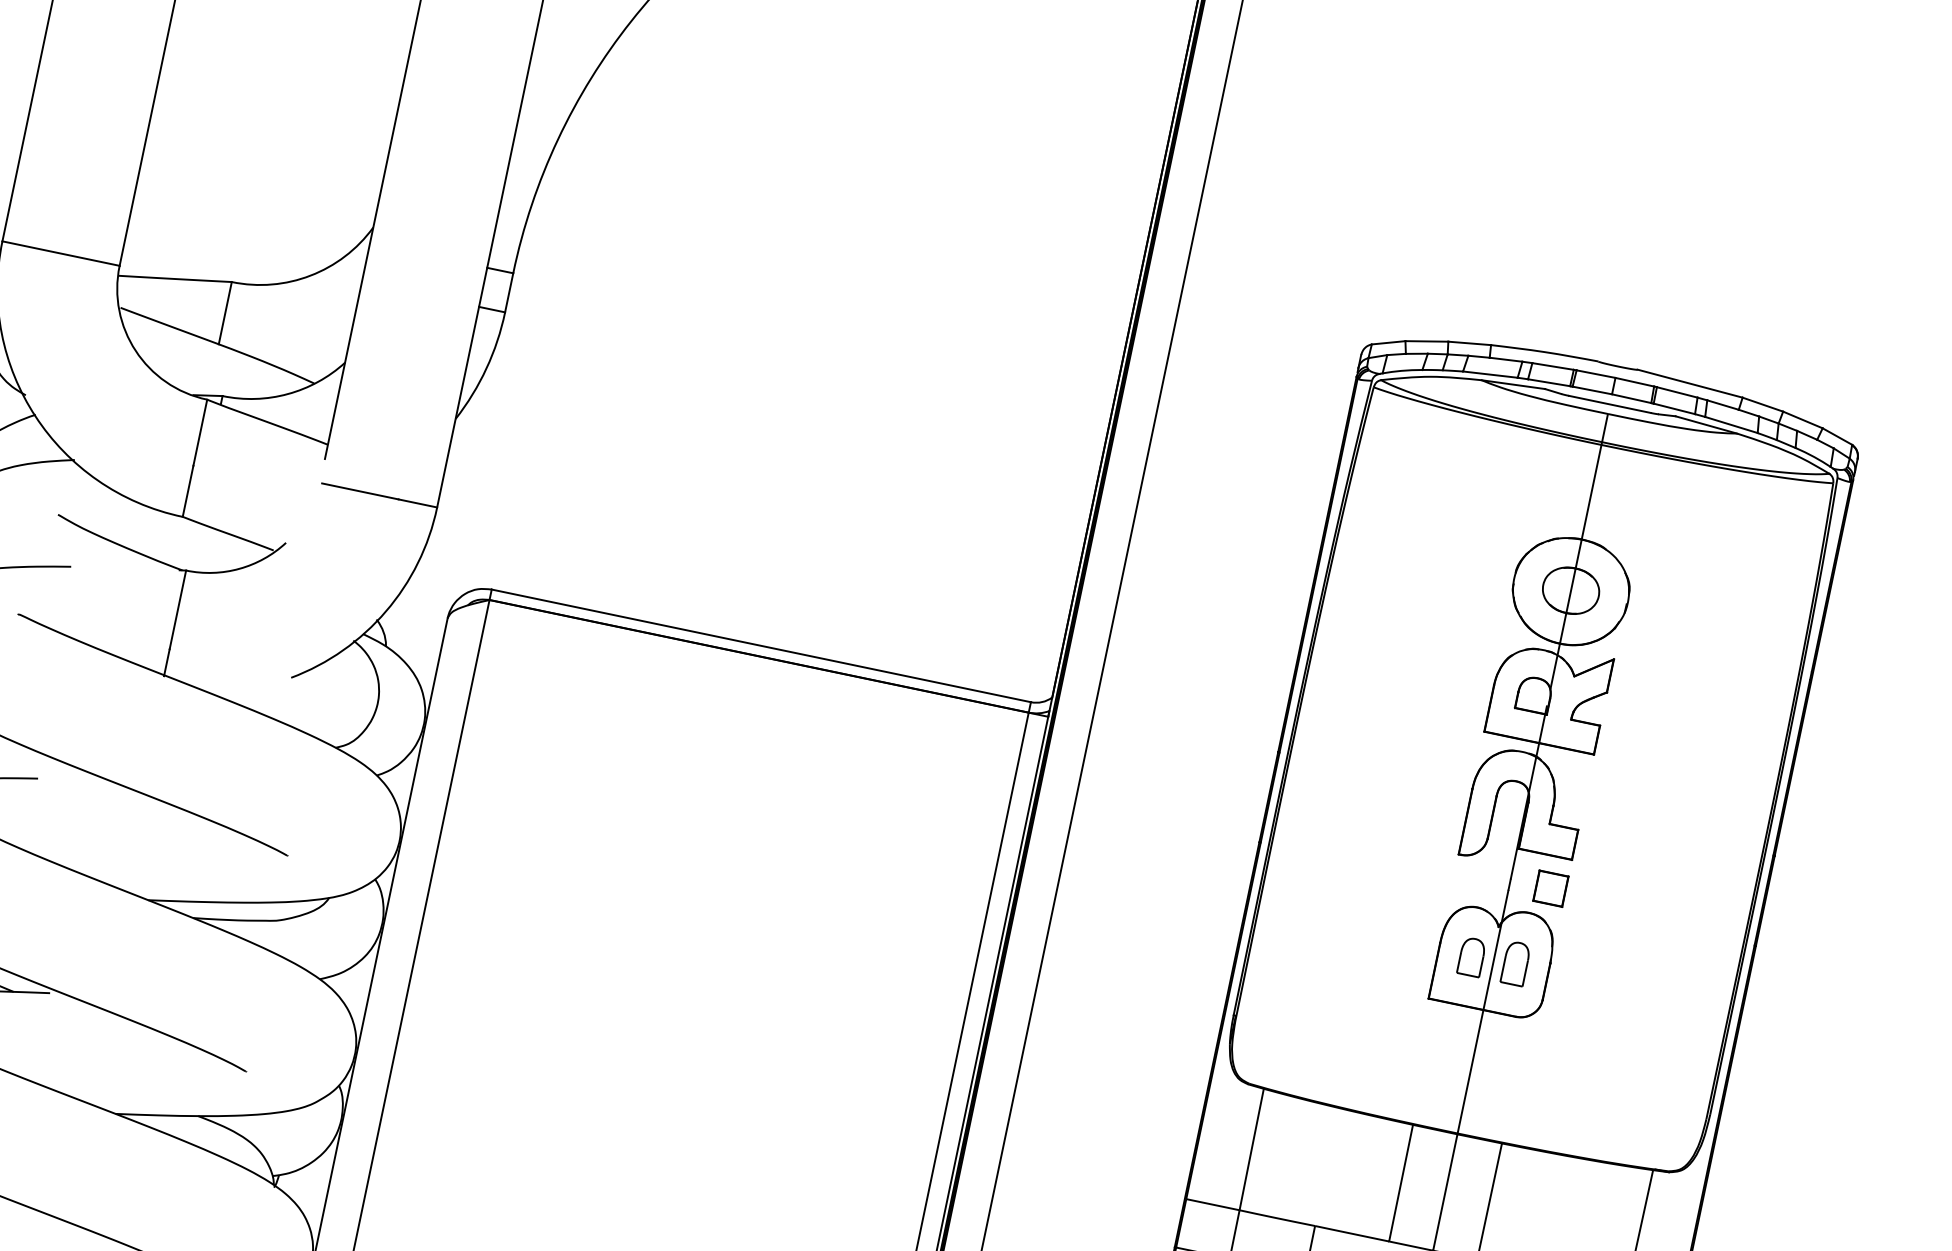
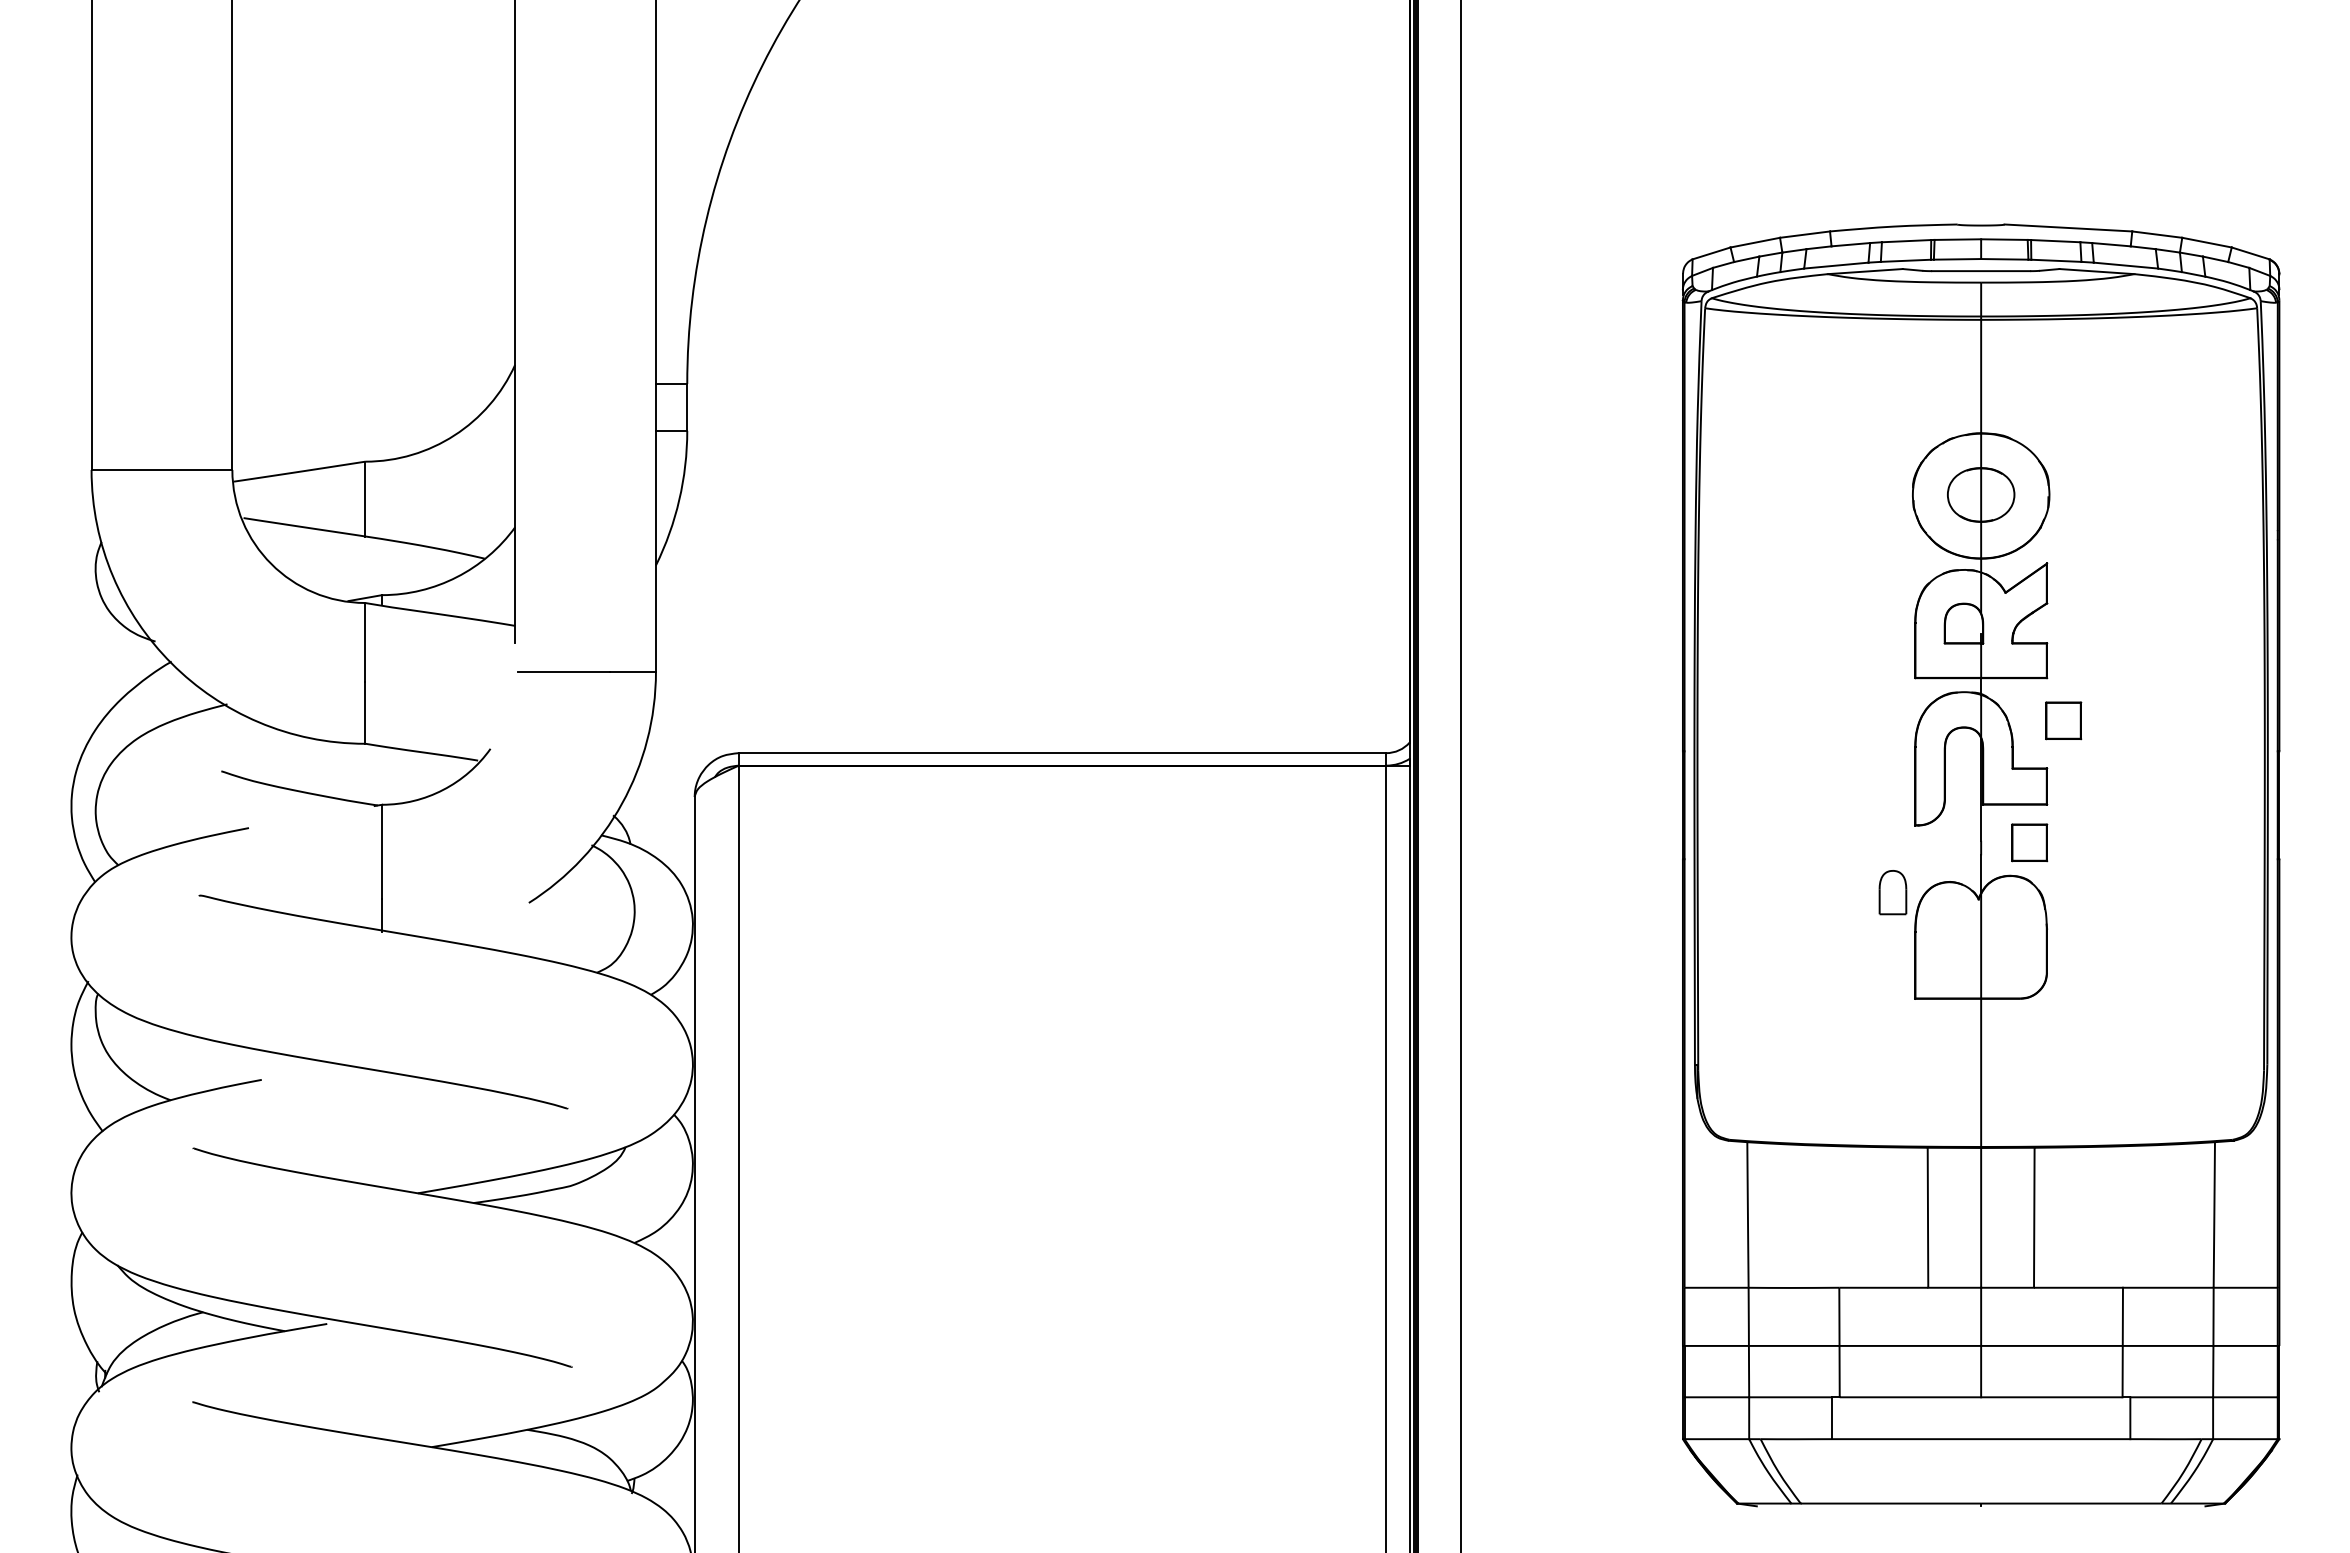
part: (1600, 792) -> (2063, 720), added
part: (1471, 956) -> (1892, 892), moved
part: (1516, 963) -> (2007, 937), removed

